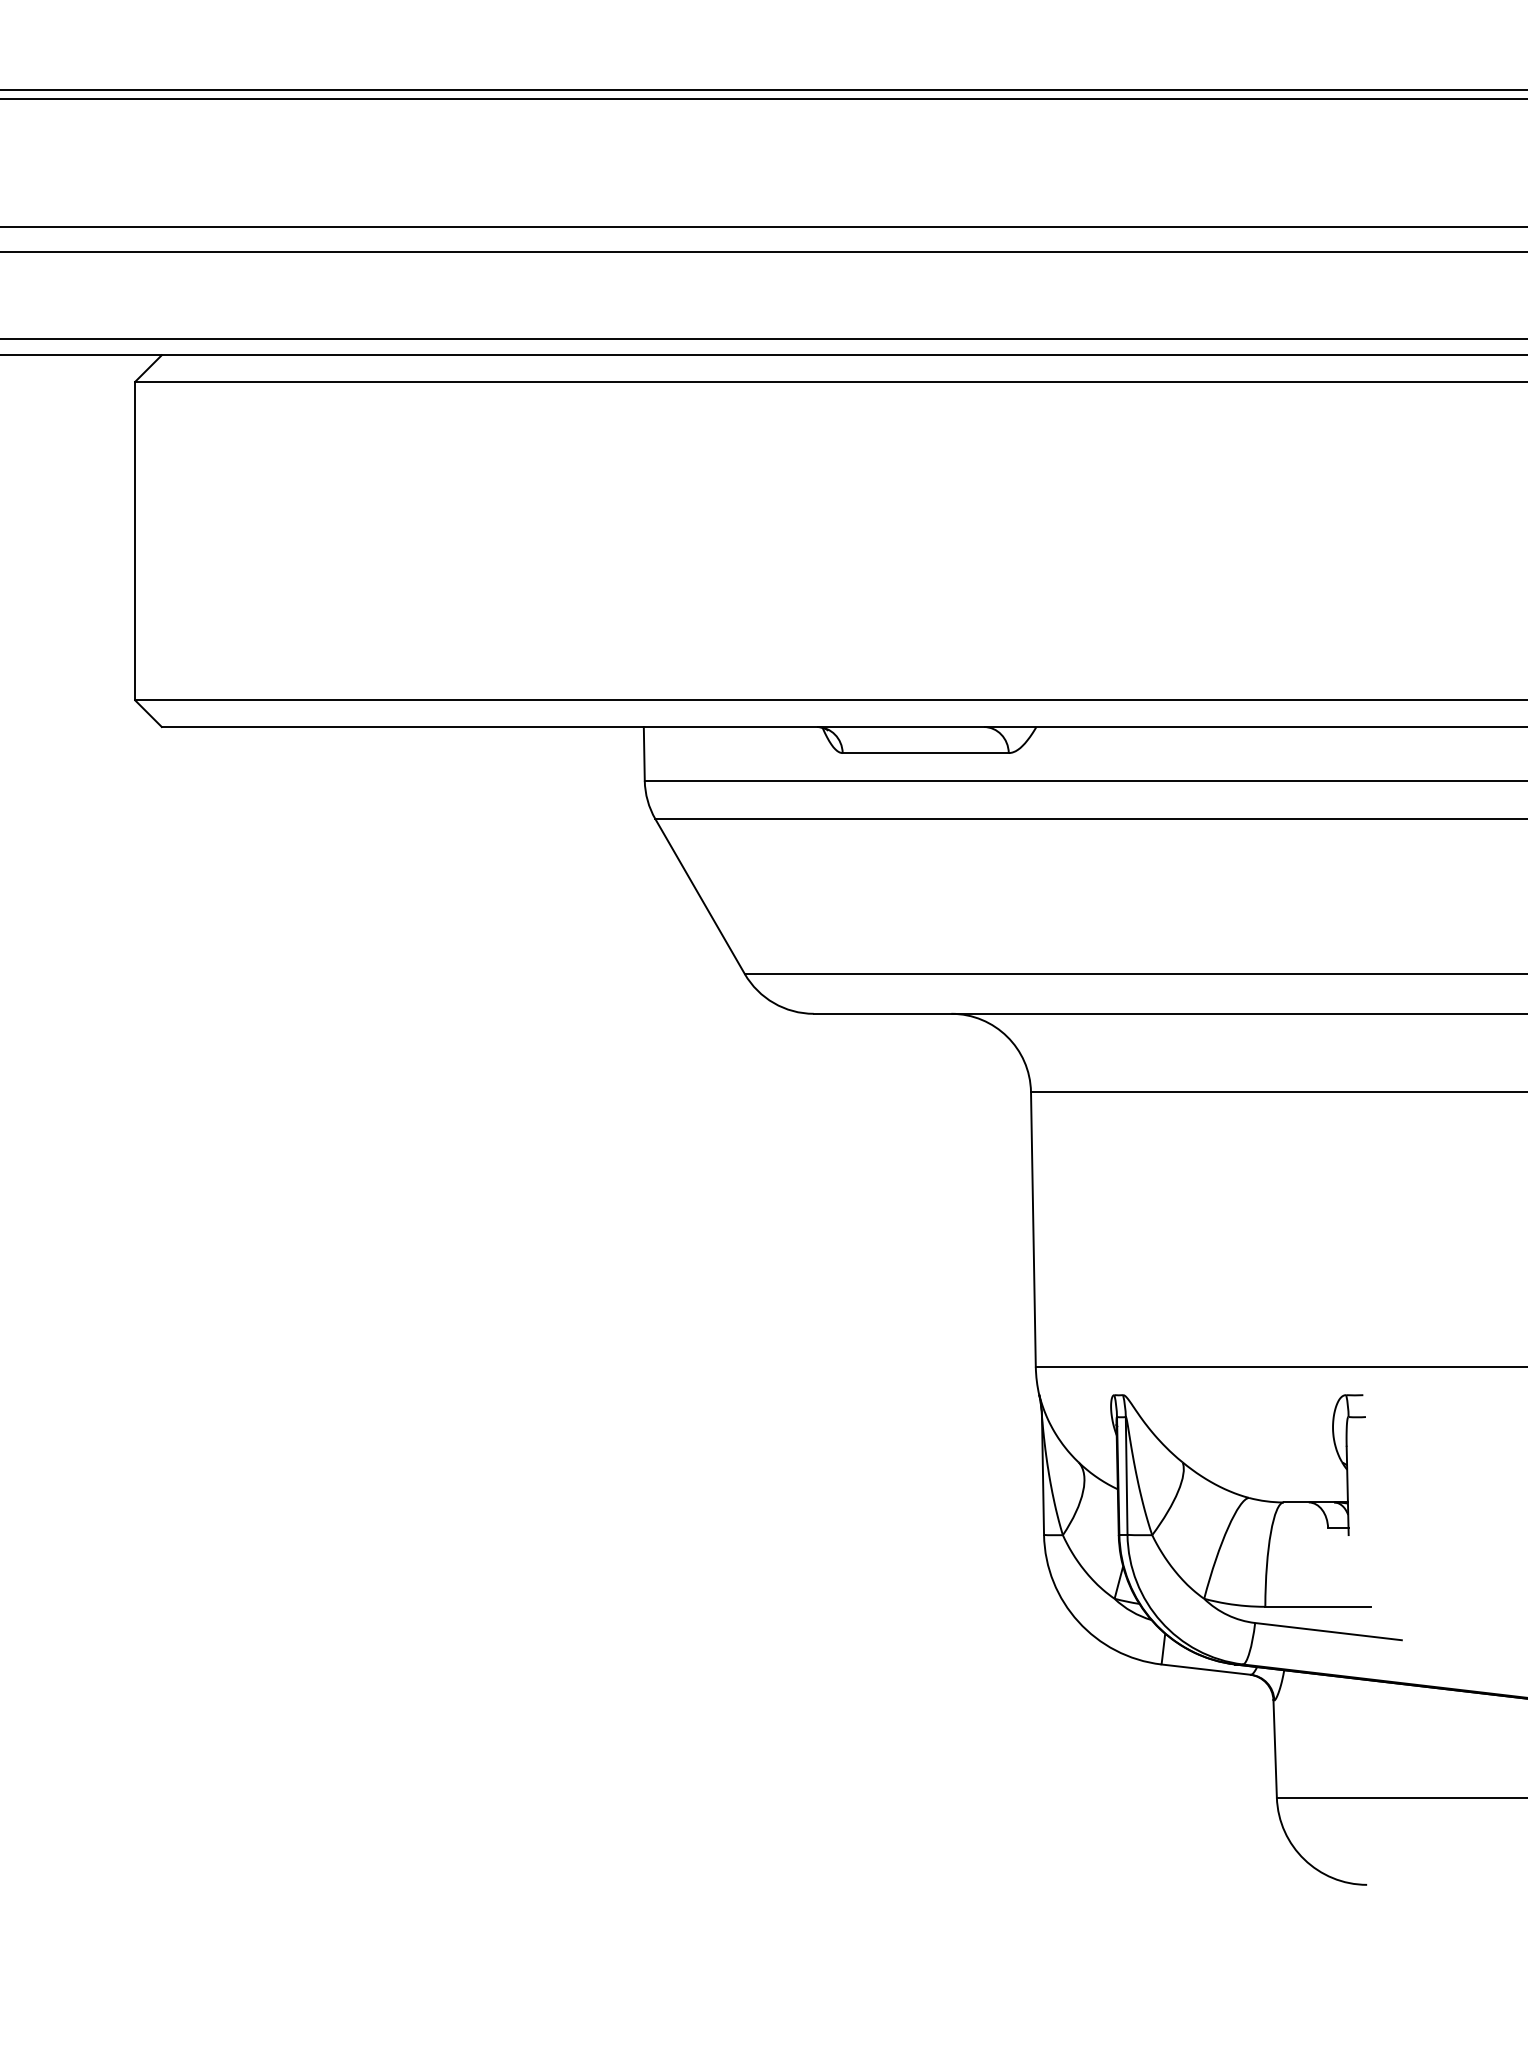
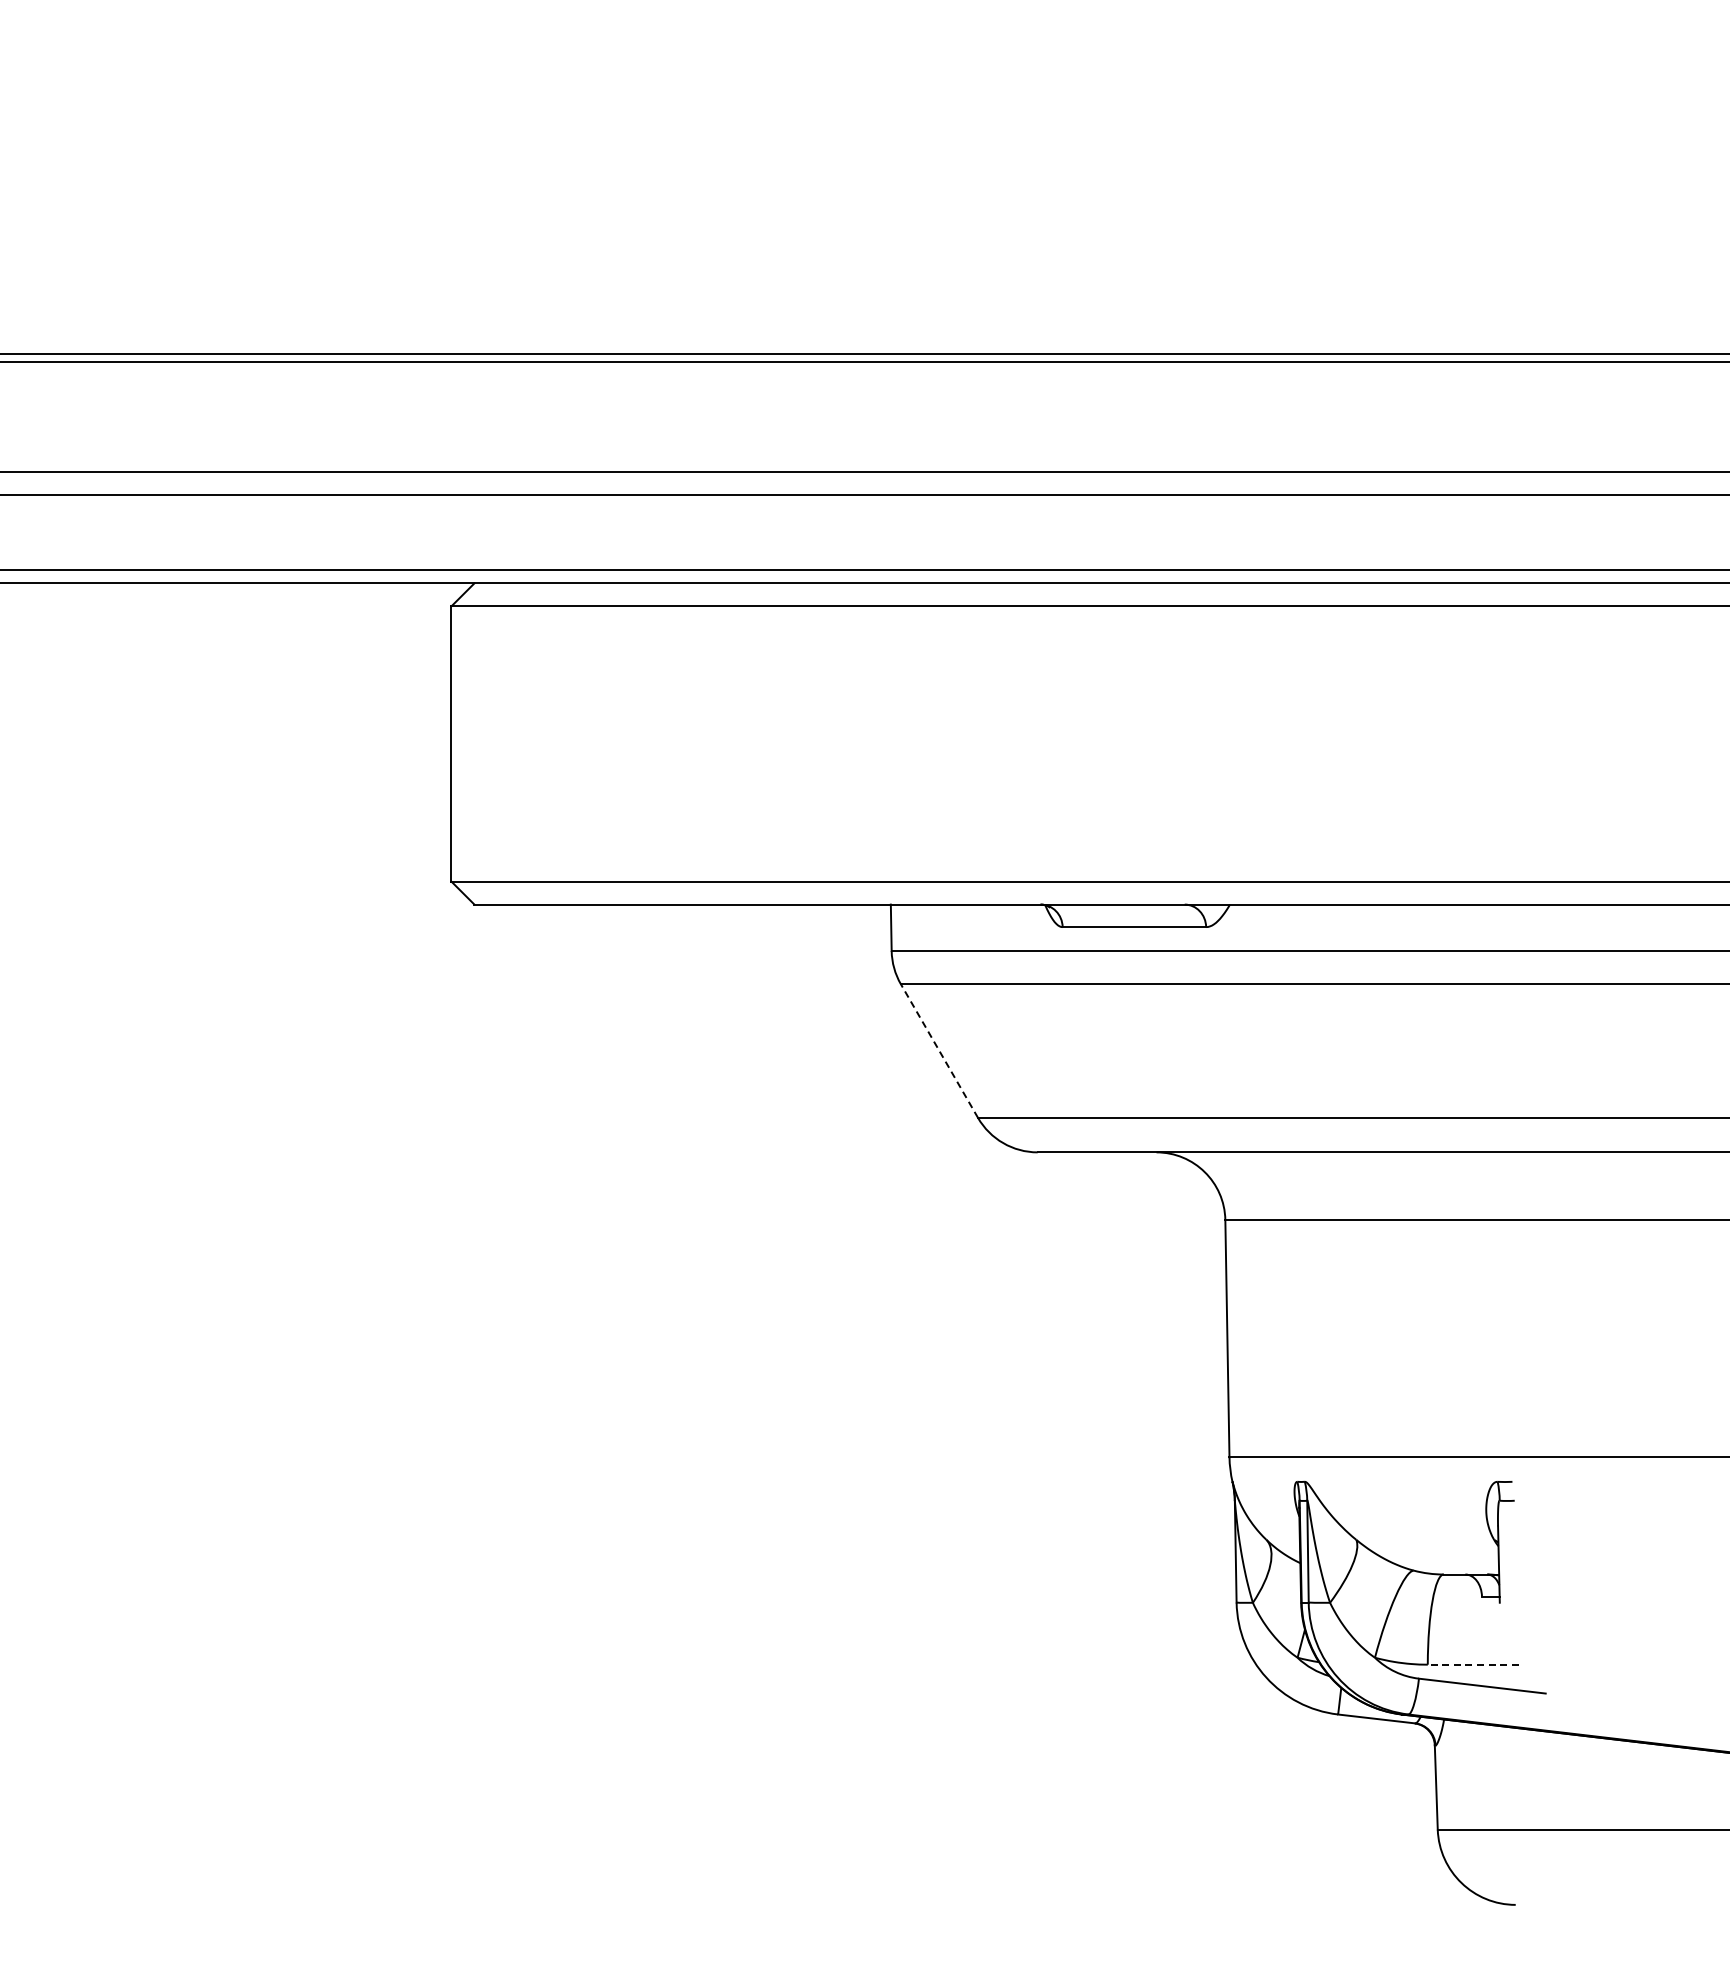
line: (700, 895) -> (939, 1050), solid -> dashed
line: (1317, 1606) -> (1472, 1664), solid -> dashed

